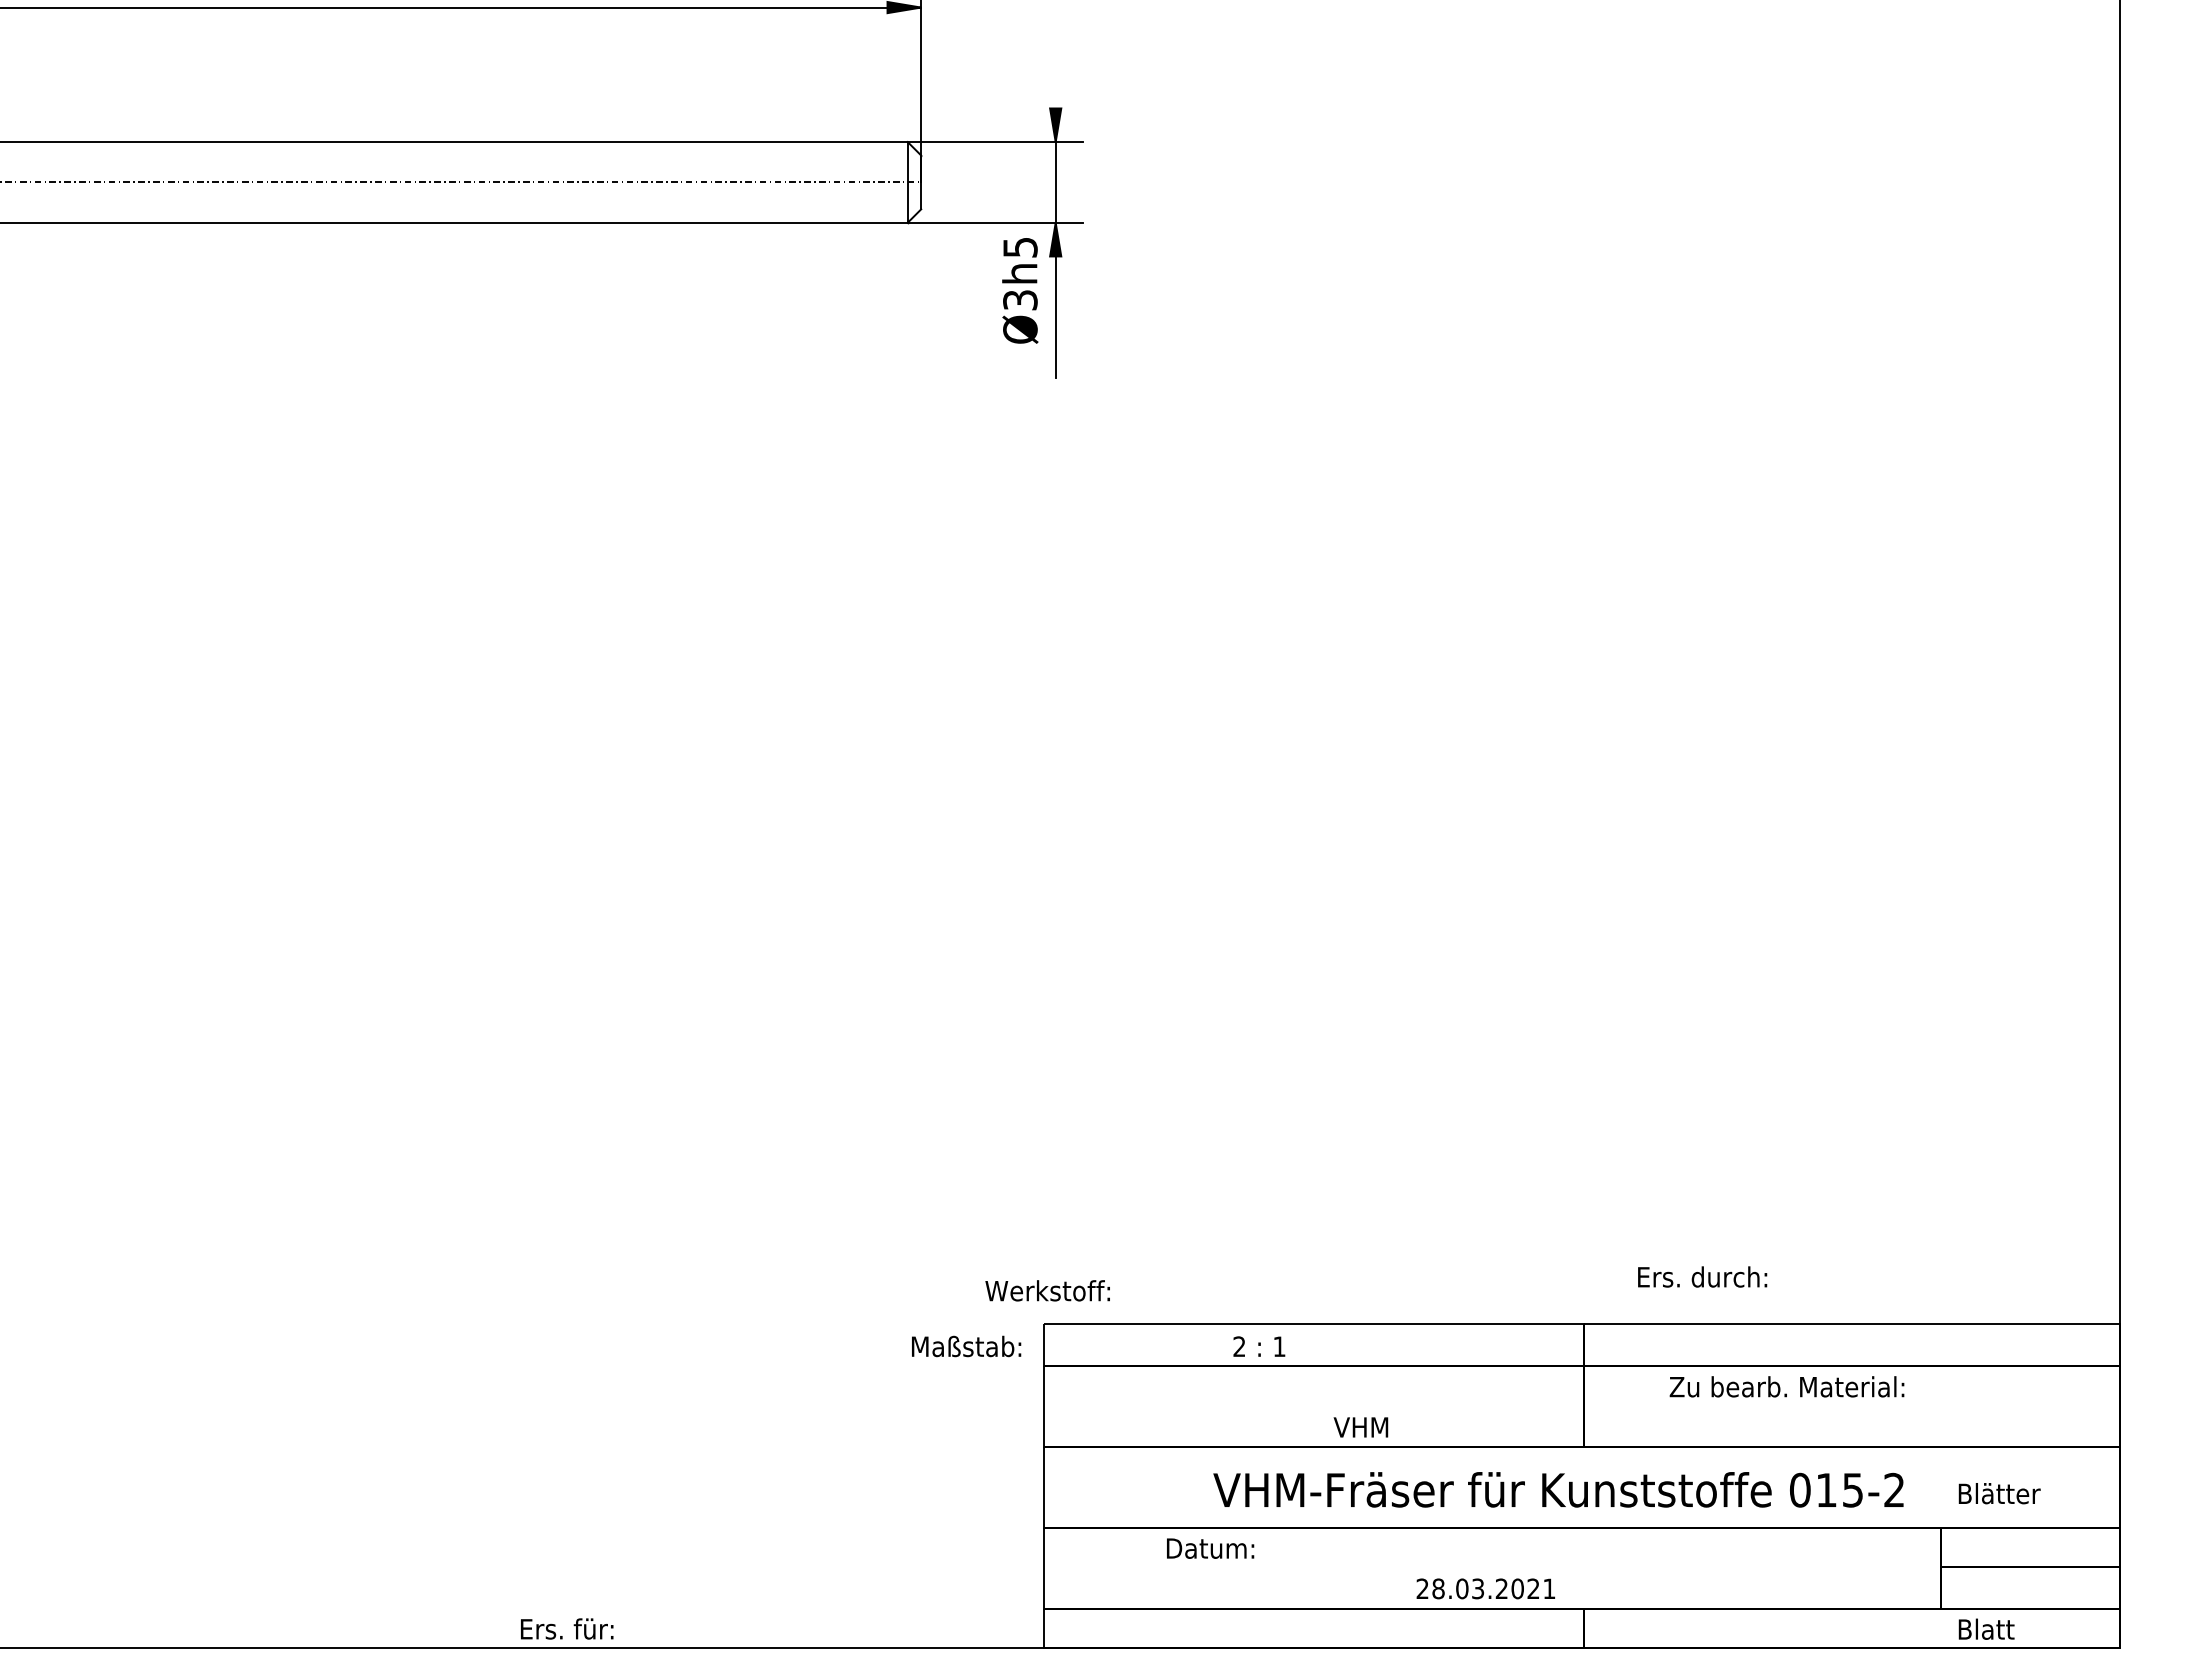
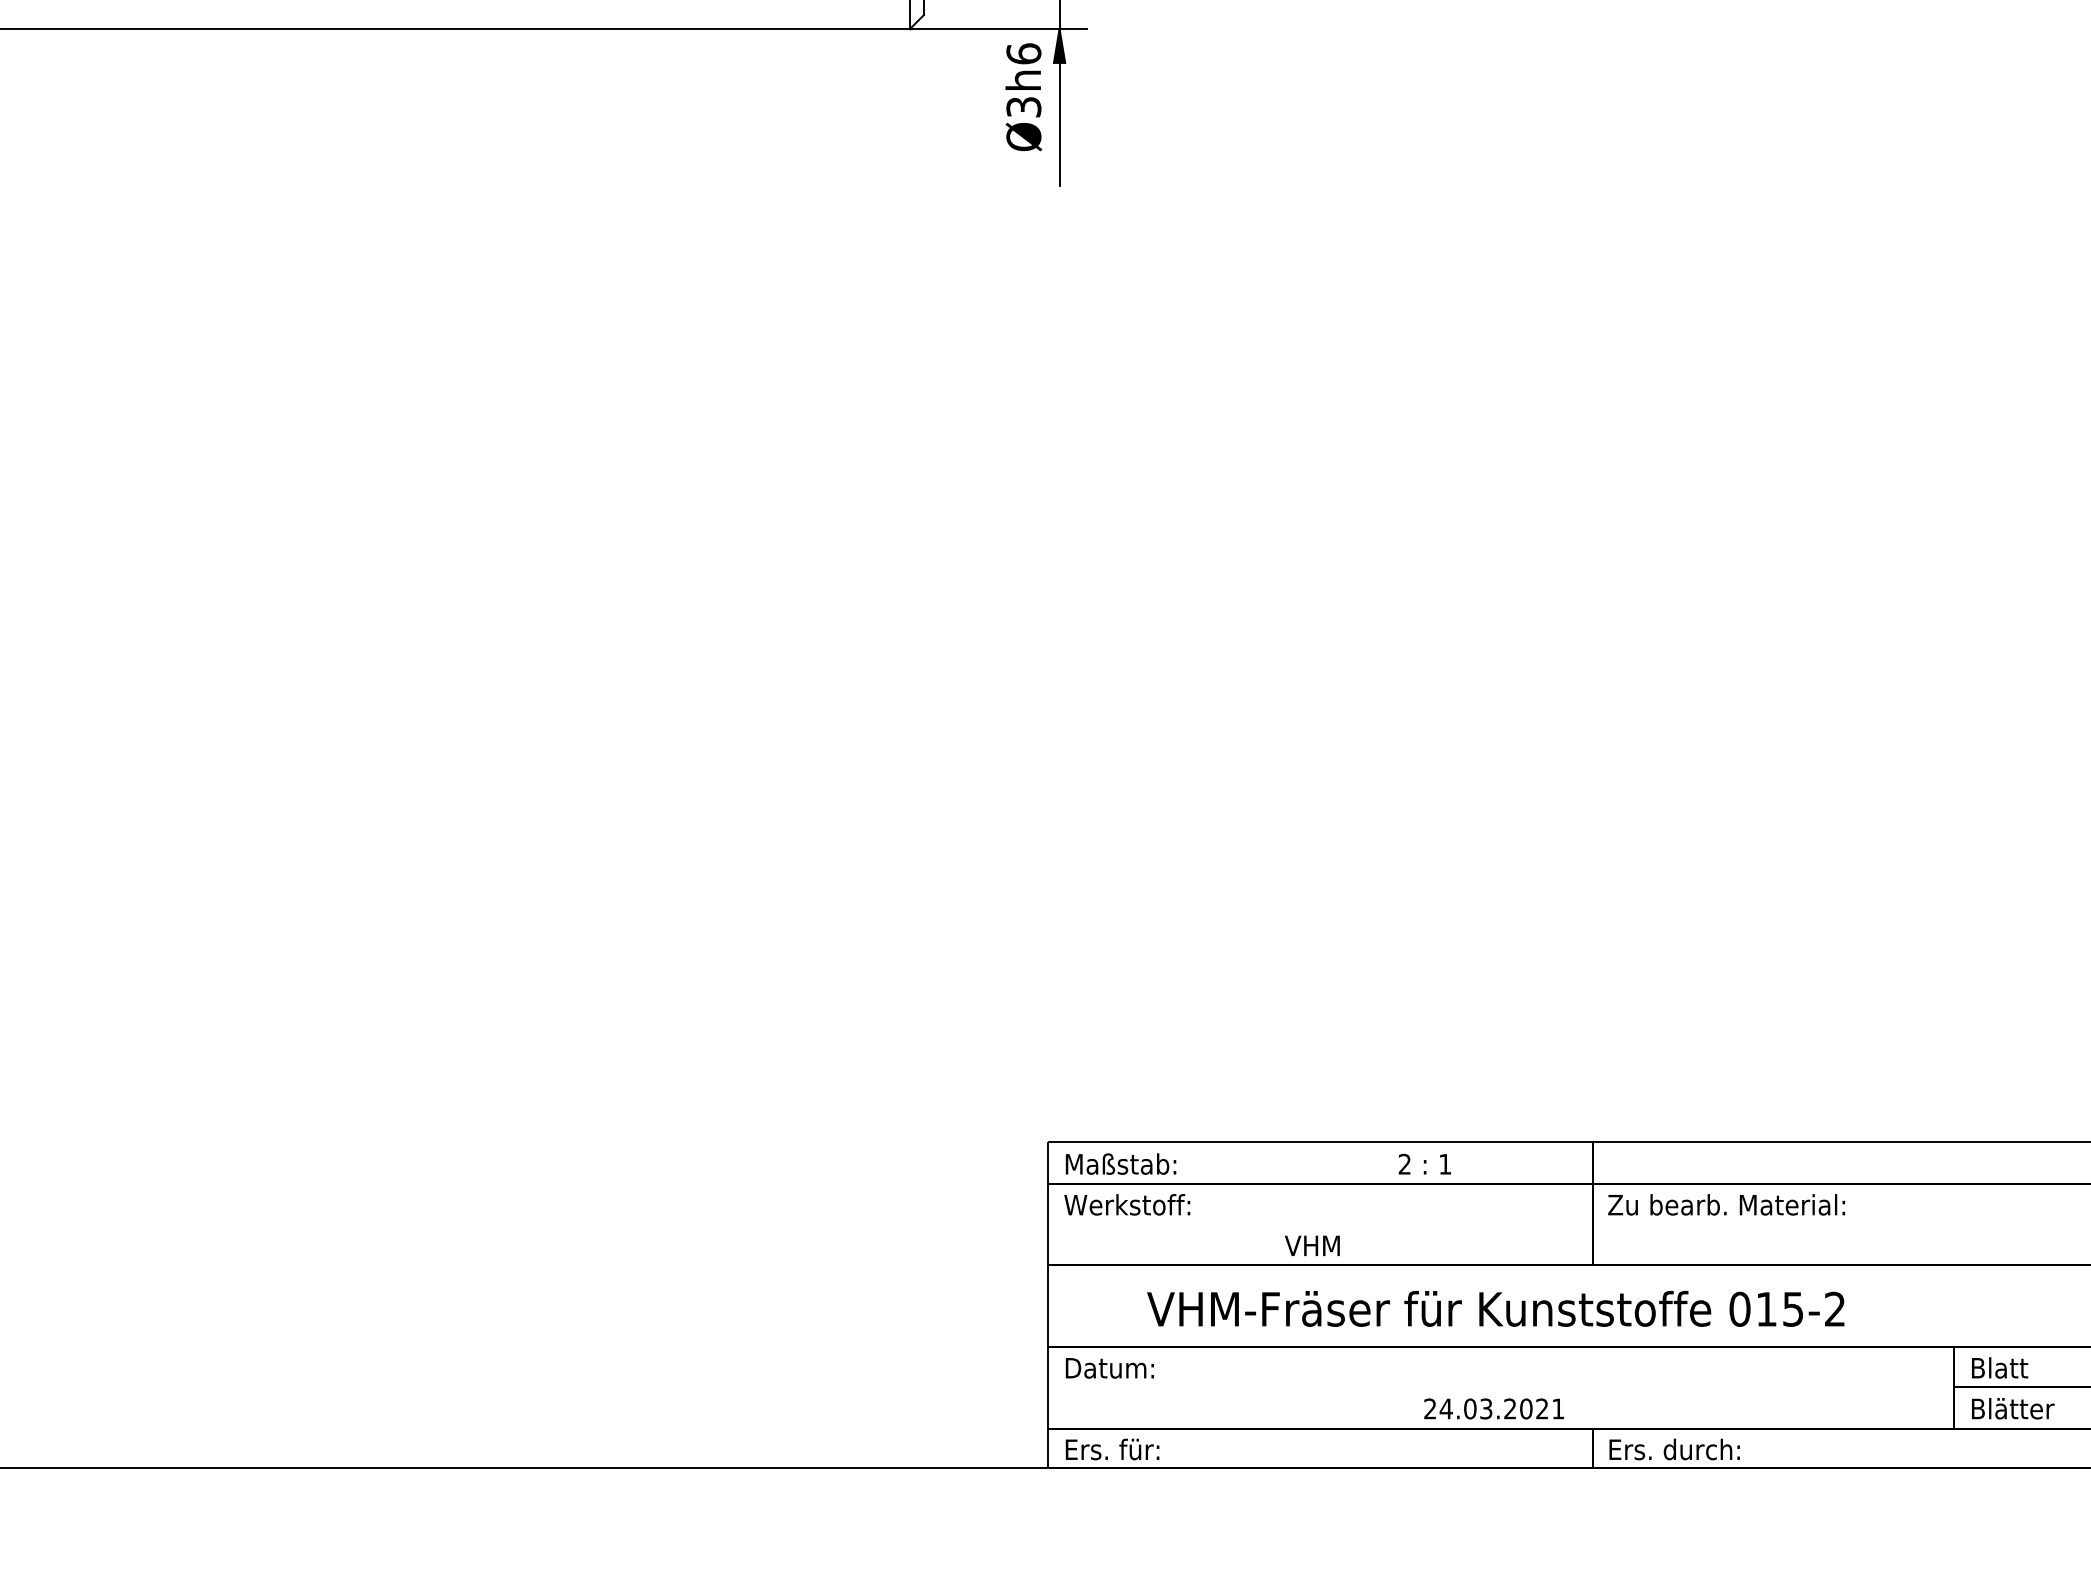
text: (1020, 247) -> (1024, 53), Ø3h5 -> Ø3h6
text: (1702, 1276) -> (1674, 1448), moved
text: (1047, 1290) -> (1127, 1204), moved
text: (966, 1346) -> (1120, 1164), moved
text: (1259, 1346) -> (1425, 1164), moved
text: (1786, 1386) -> (1726, 1204), moved
text: (1360, 1427) -> (1311, 1245), moved
text: (1558, 1489) -> (1495, 1308), moved
text: (1999, 1493) -> (2012, 1408), moved
text: (1210, 1548) -> (1109, 1368), moved
text: (1438, 1588) -> (1446, 1408), 28.03.2021 -> 24.03.2021
text: (567, 1628) -> (1112, 1448), moved
text: (1986, 1628) -> (1999, 1367), moved

